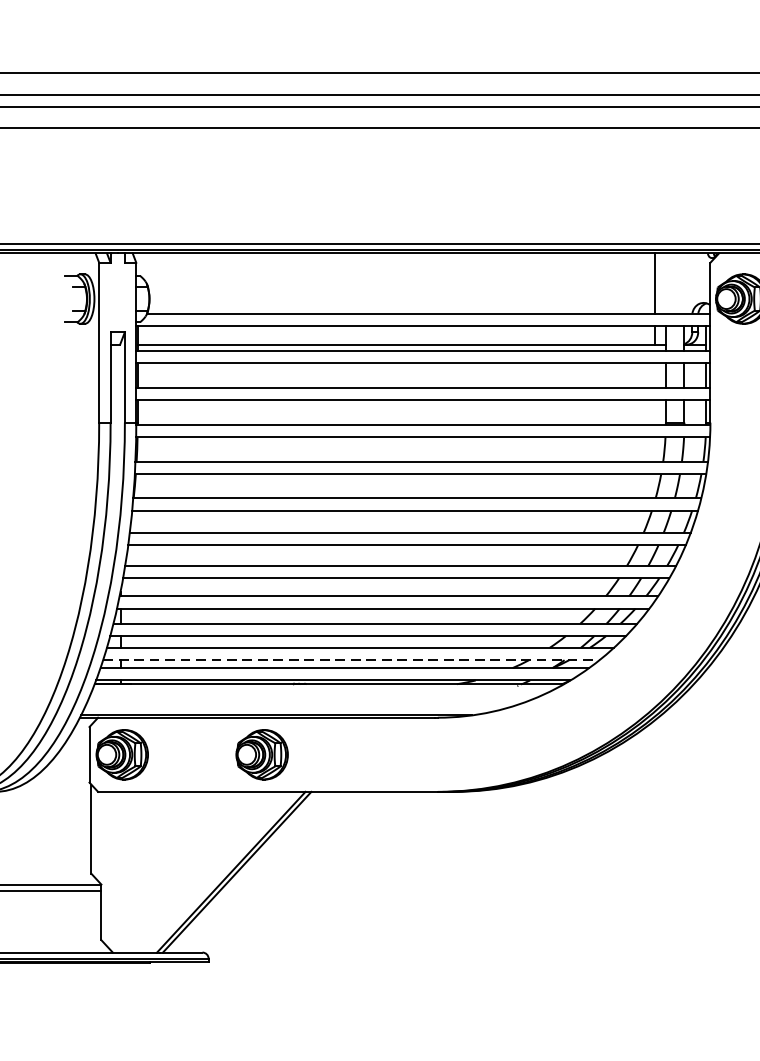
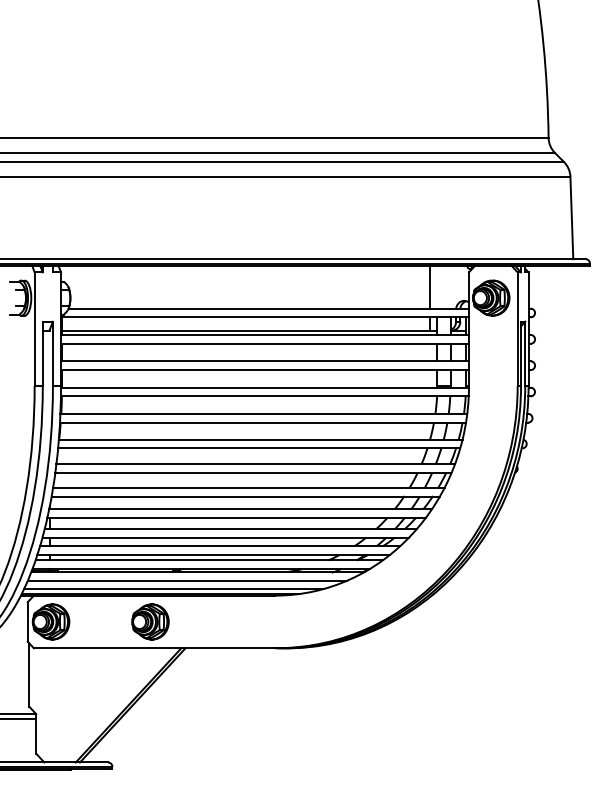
line: (352, 659) -> (214, 554), dashed -> solid
line: (314, 696) -> (187, 580), added
line: (294, 707) -> (173, 588), added

